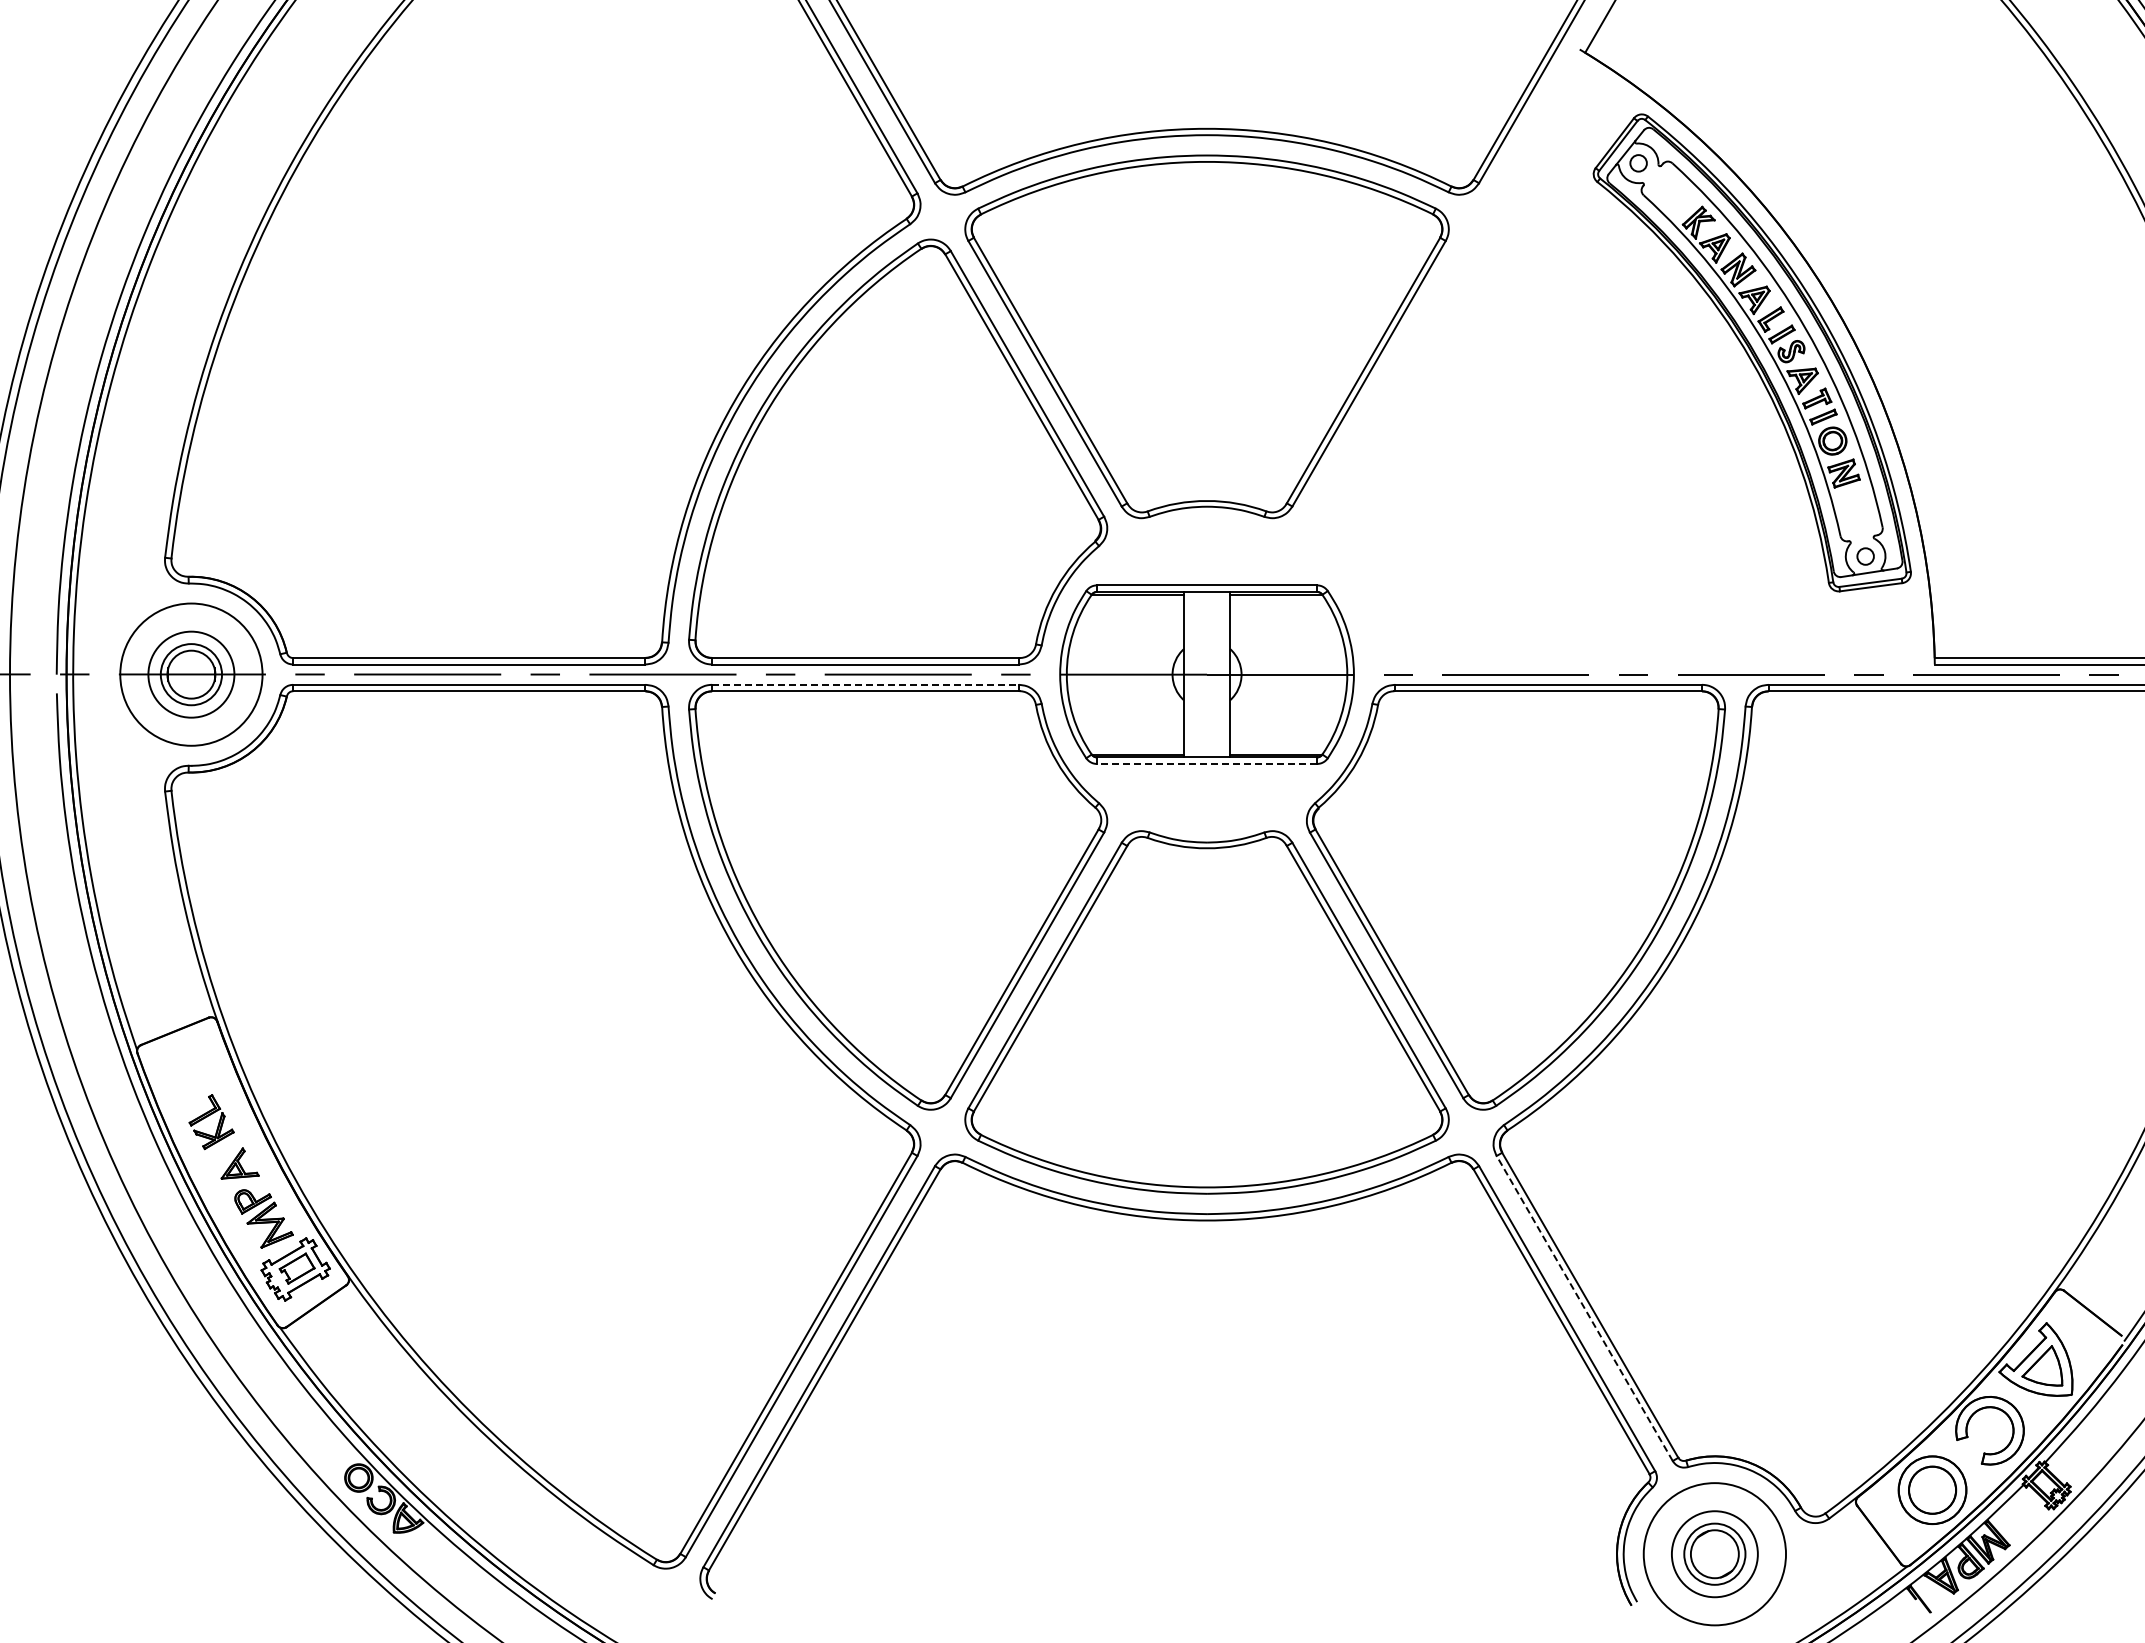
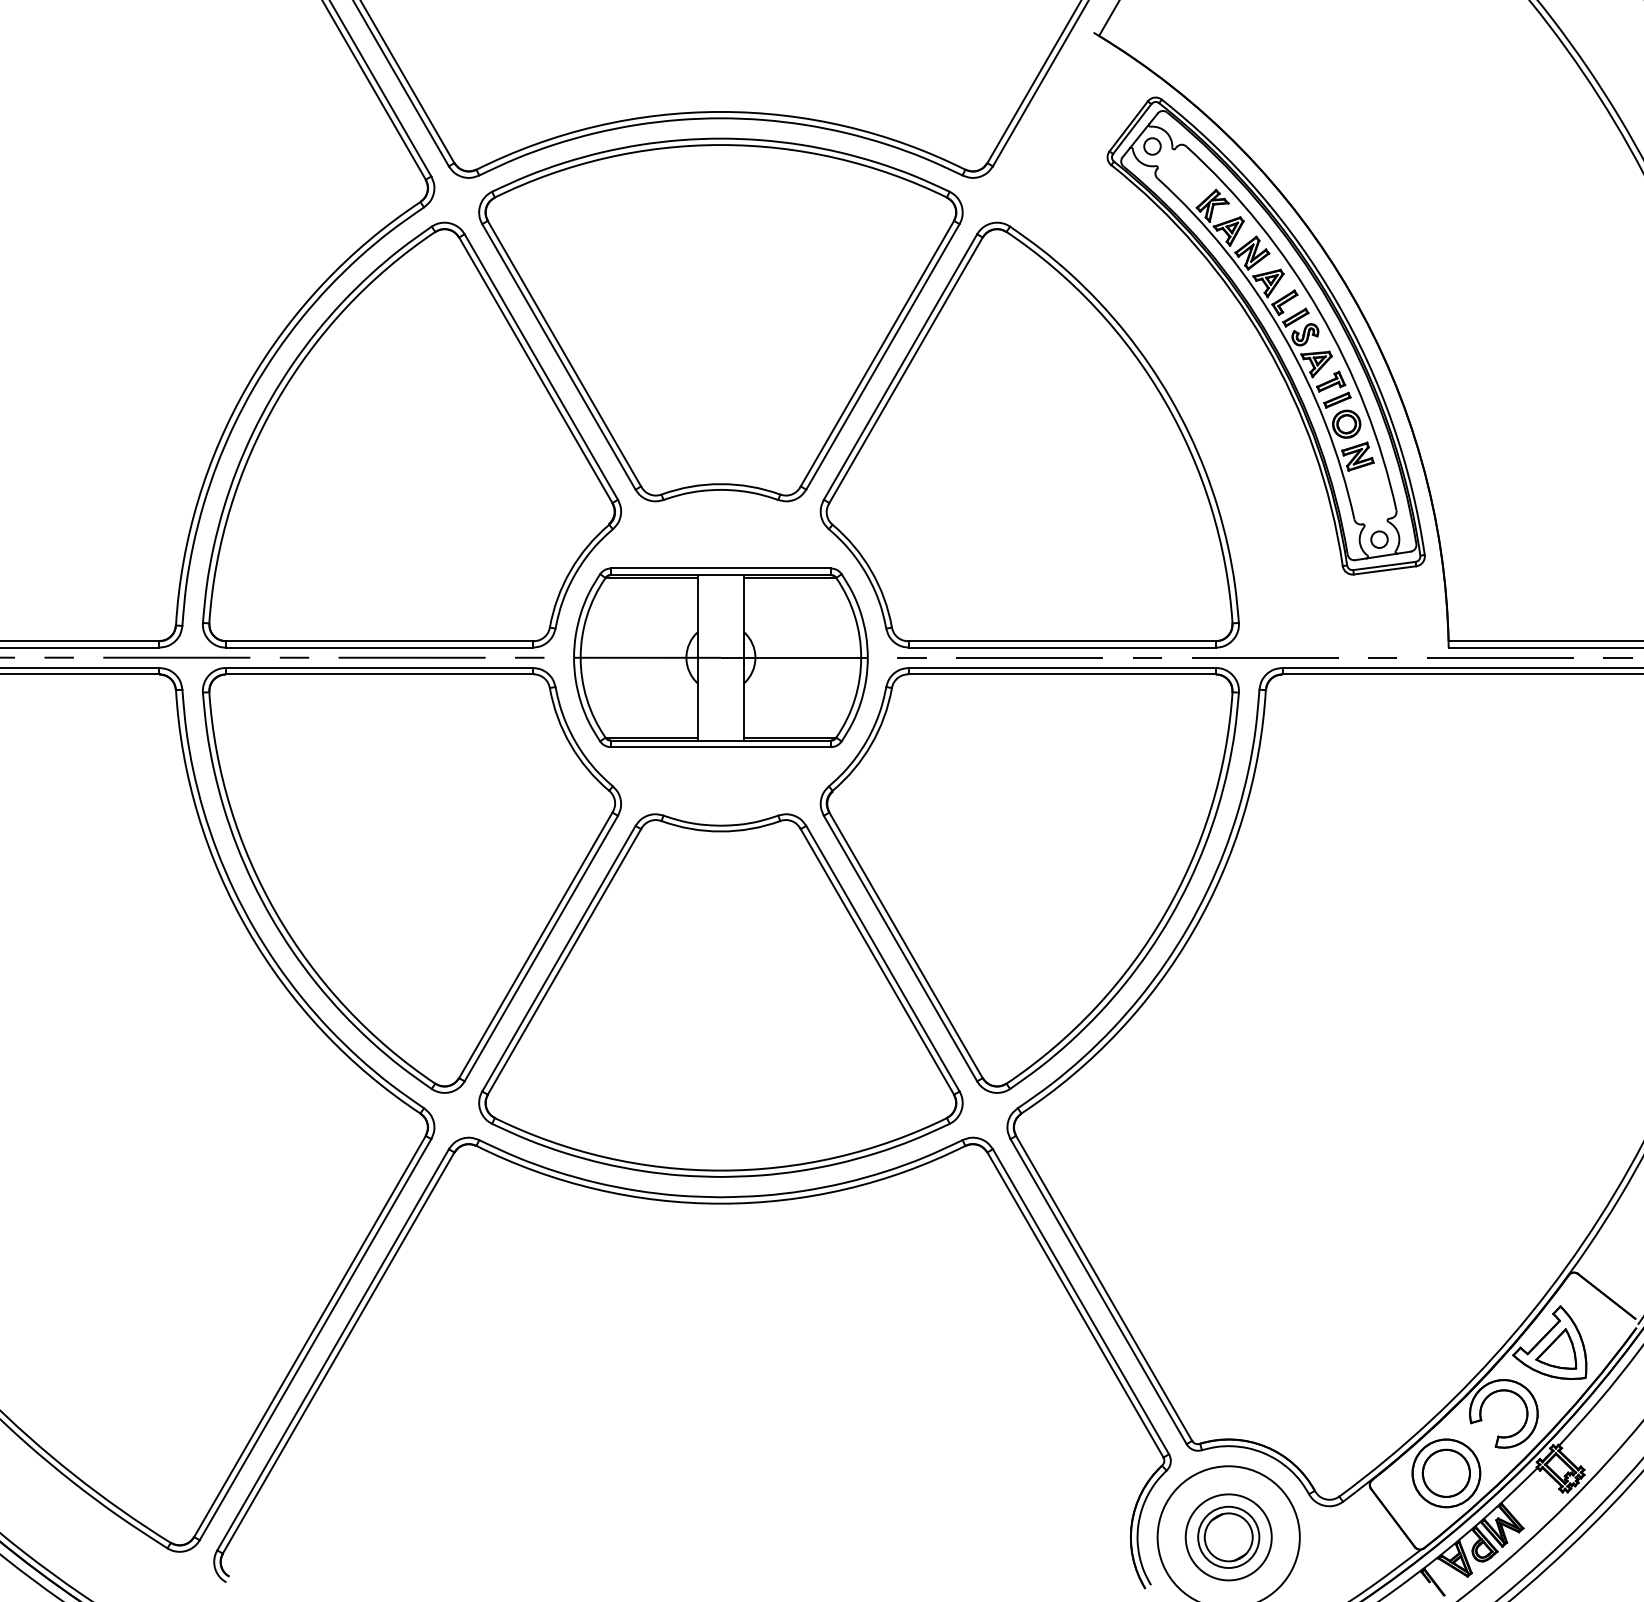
part: (1515, 451) -> (1029, 434), added
line: (865, 684) -> (379, 667), dashed -> solid
line: (1207, 763) -> (721, 746), dashed -> solid
line: (1584, 1308) -> (1098, 1291), dashed -> solid

